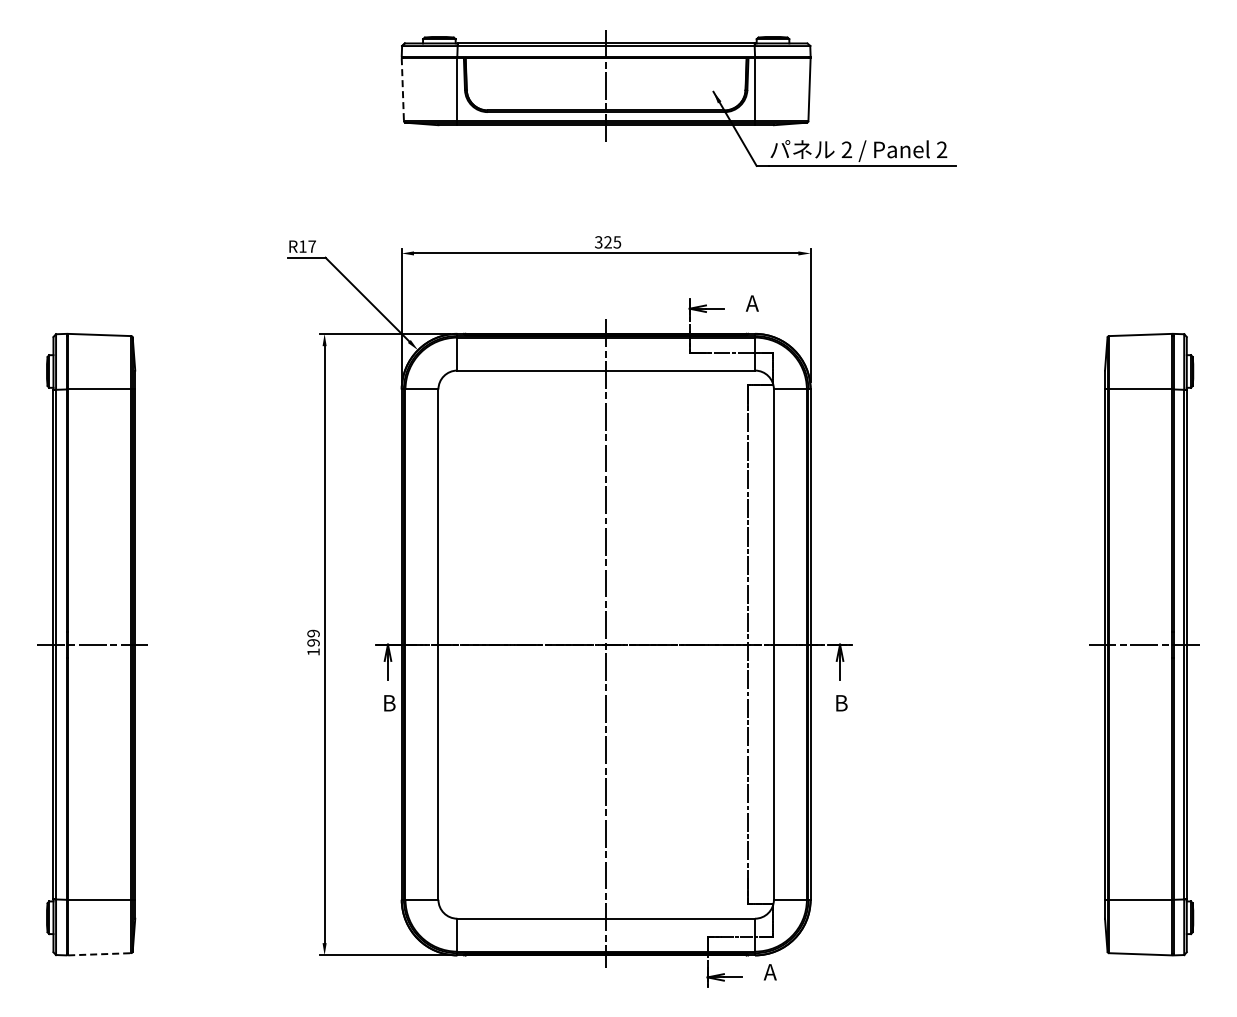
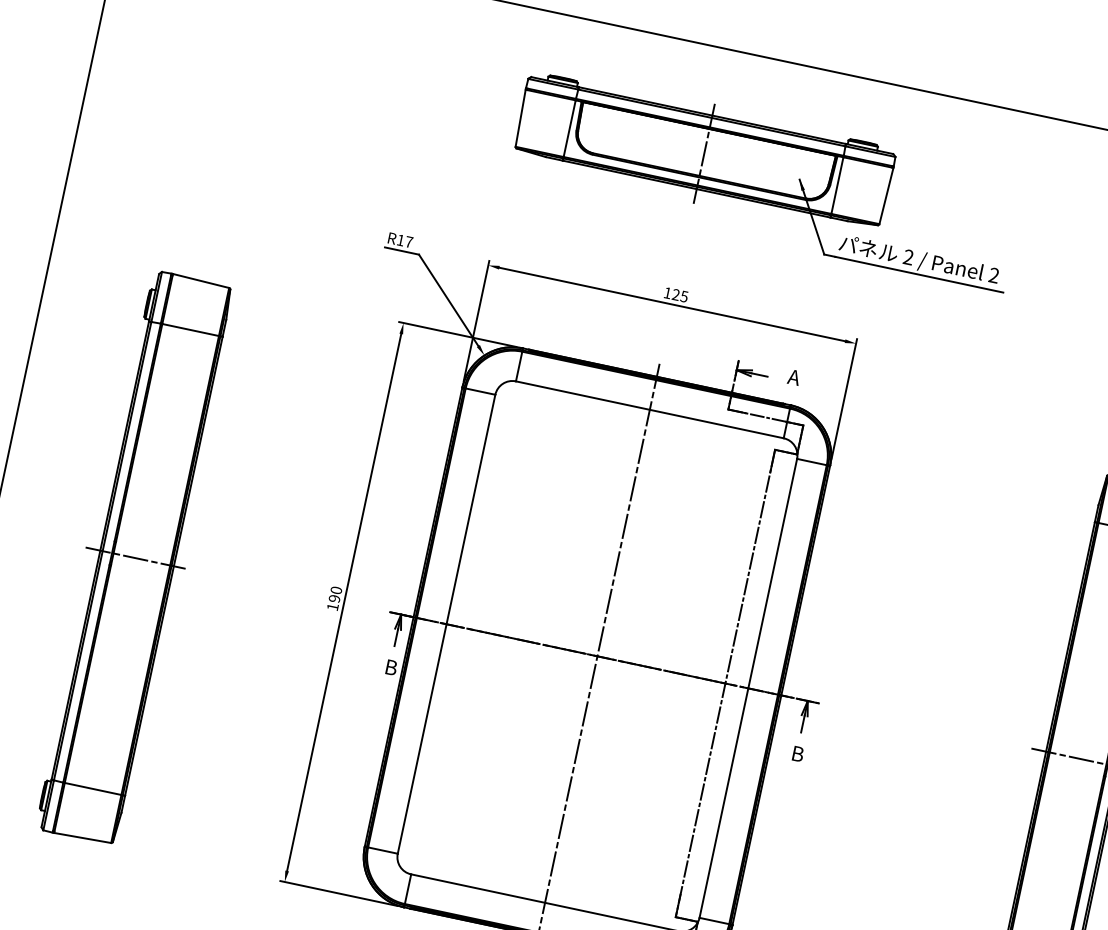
line: (402, 89) -> (520, 118), dashed -> solid
text: (598, 242) -> (667, 293), 325 -> 125
text: (313, 633) -> (336, 590), 199 -> 190
line: (99, 954) -> (82, 838), dashed -> solid

